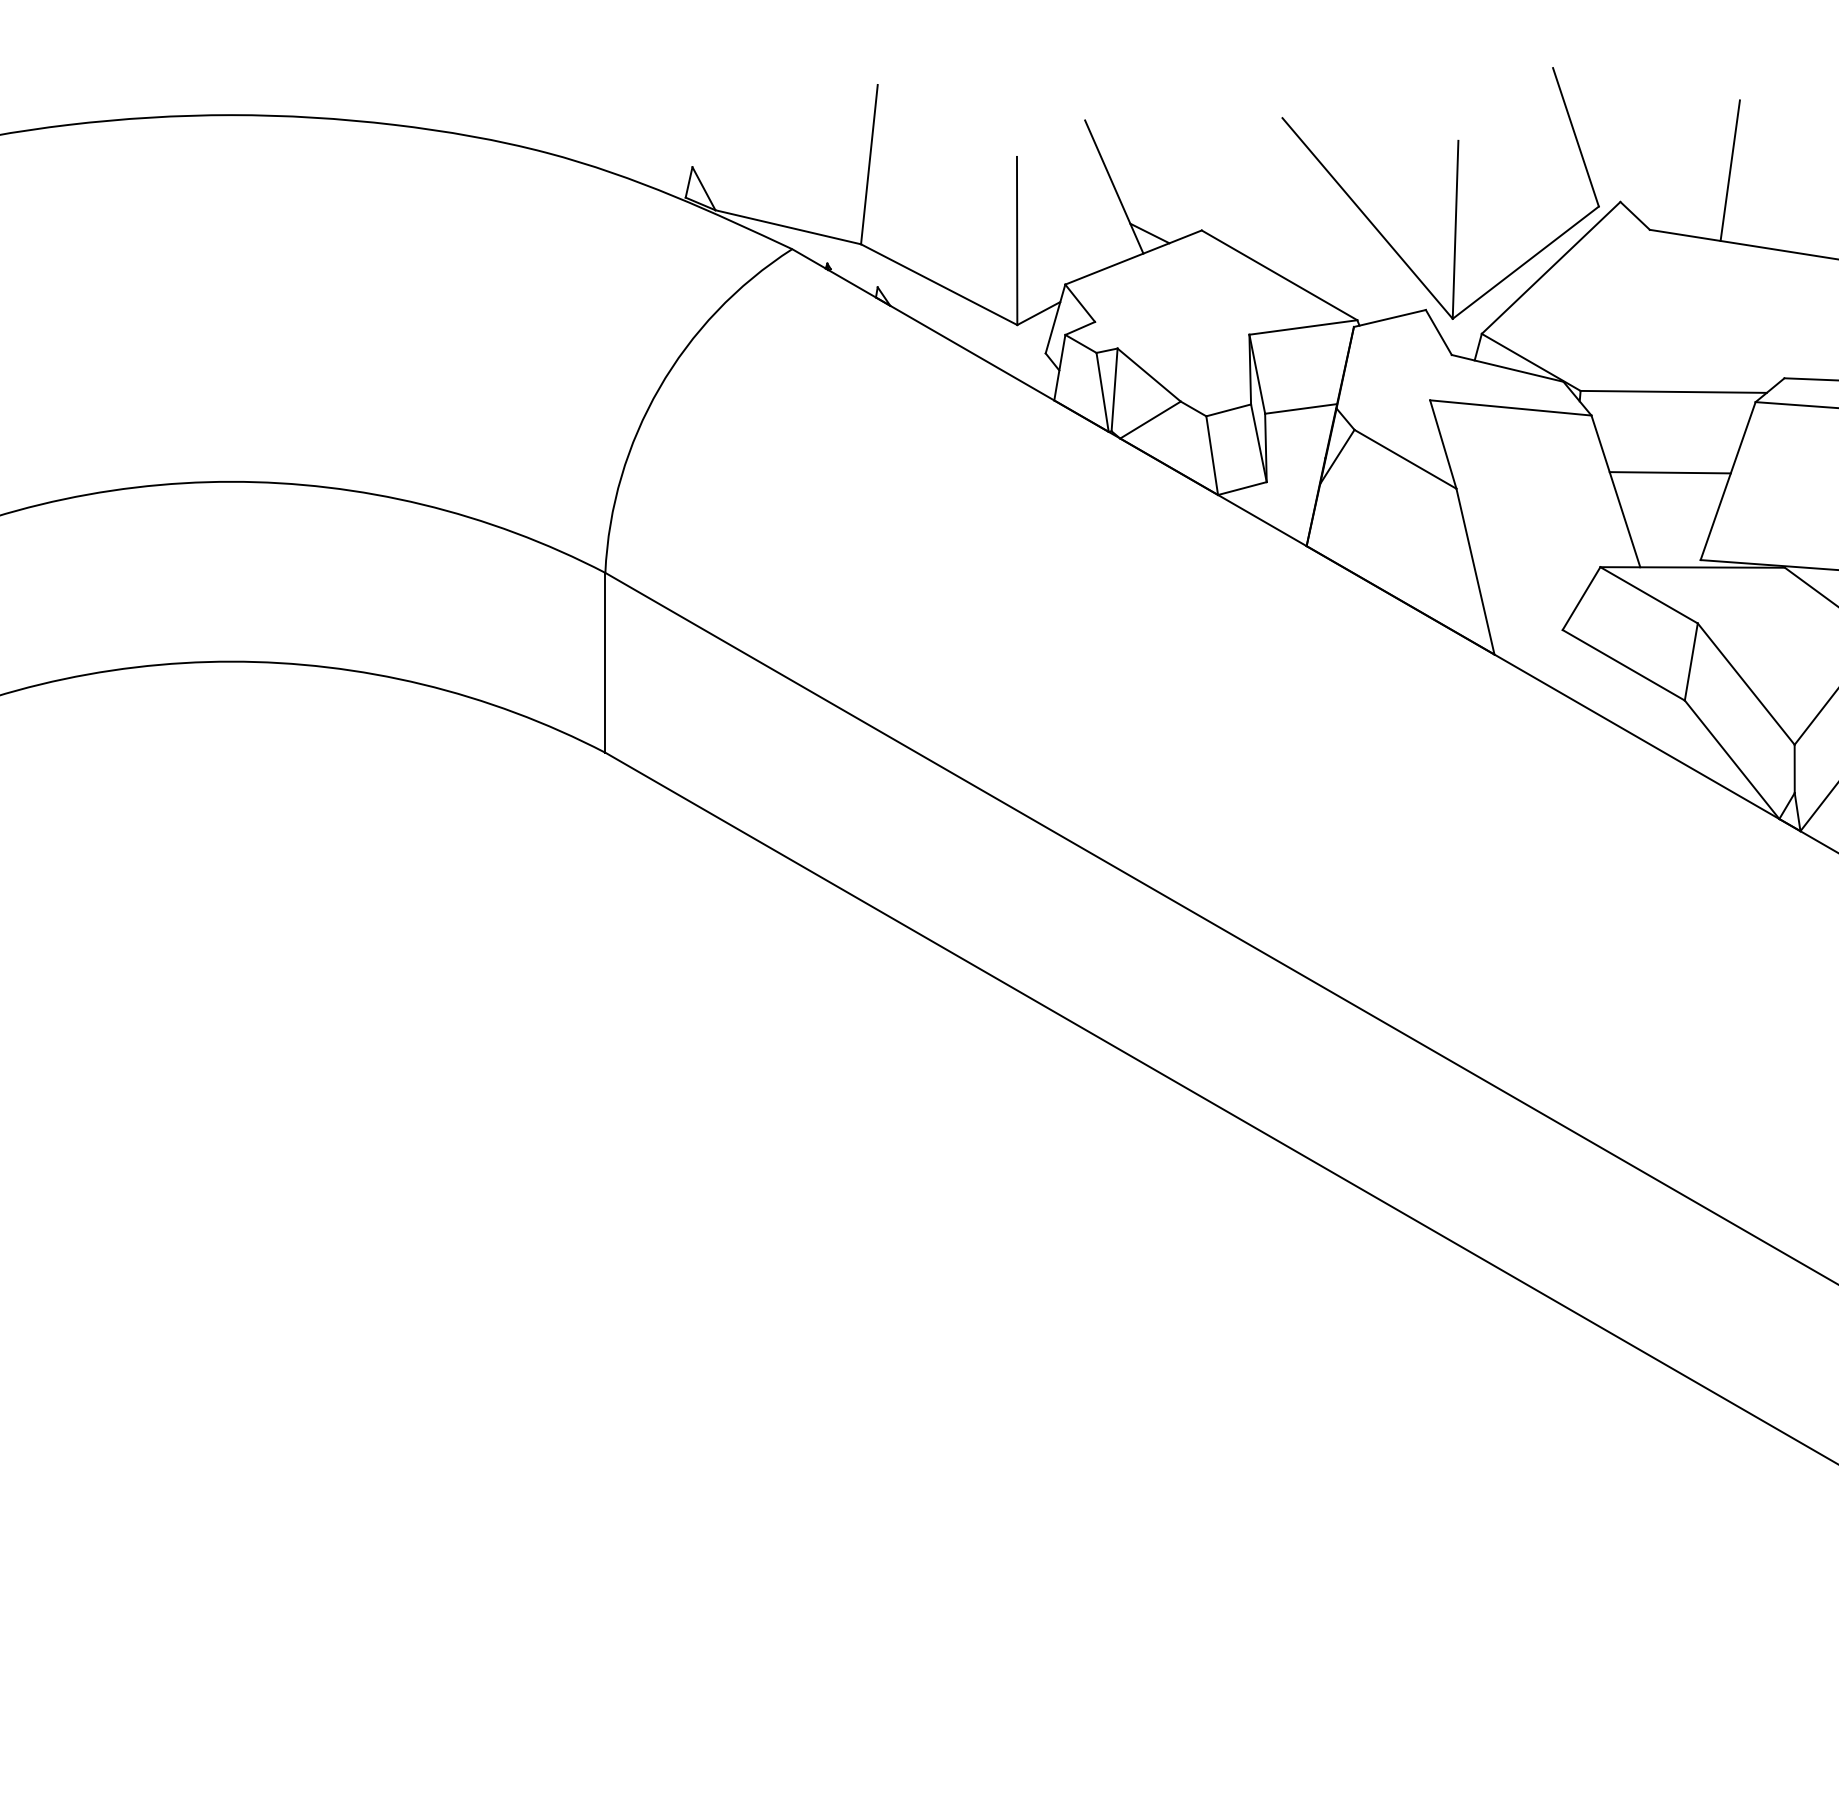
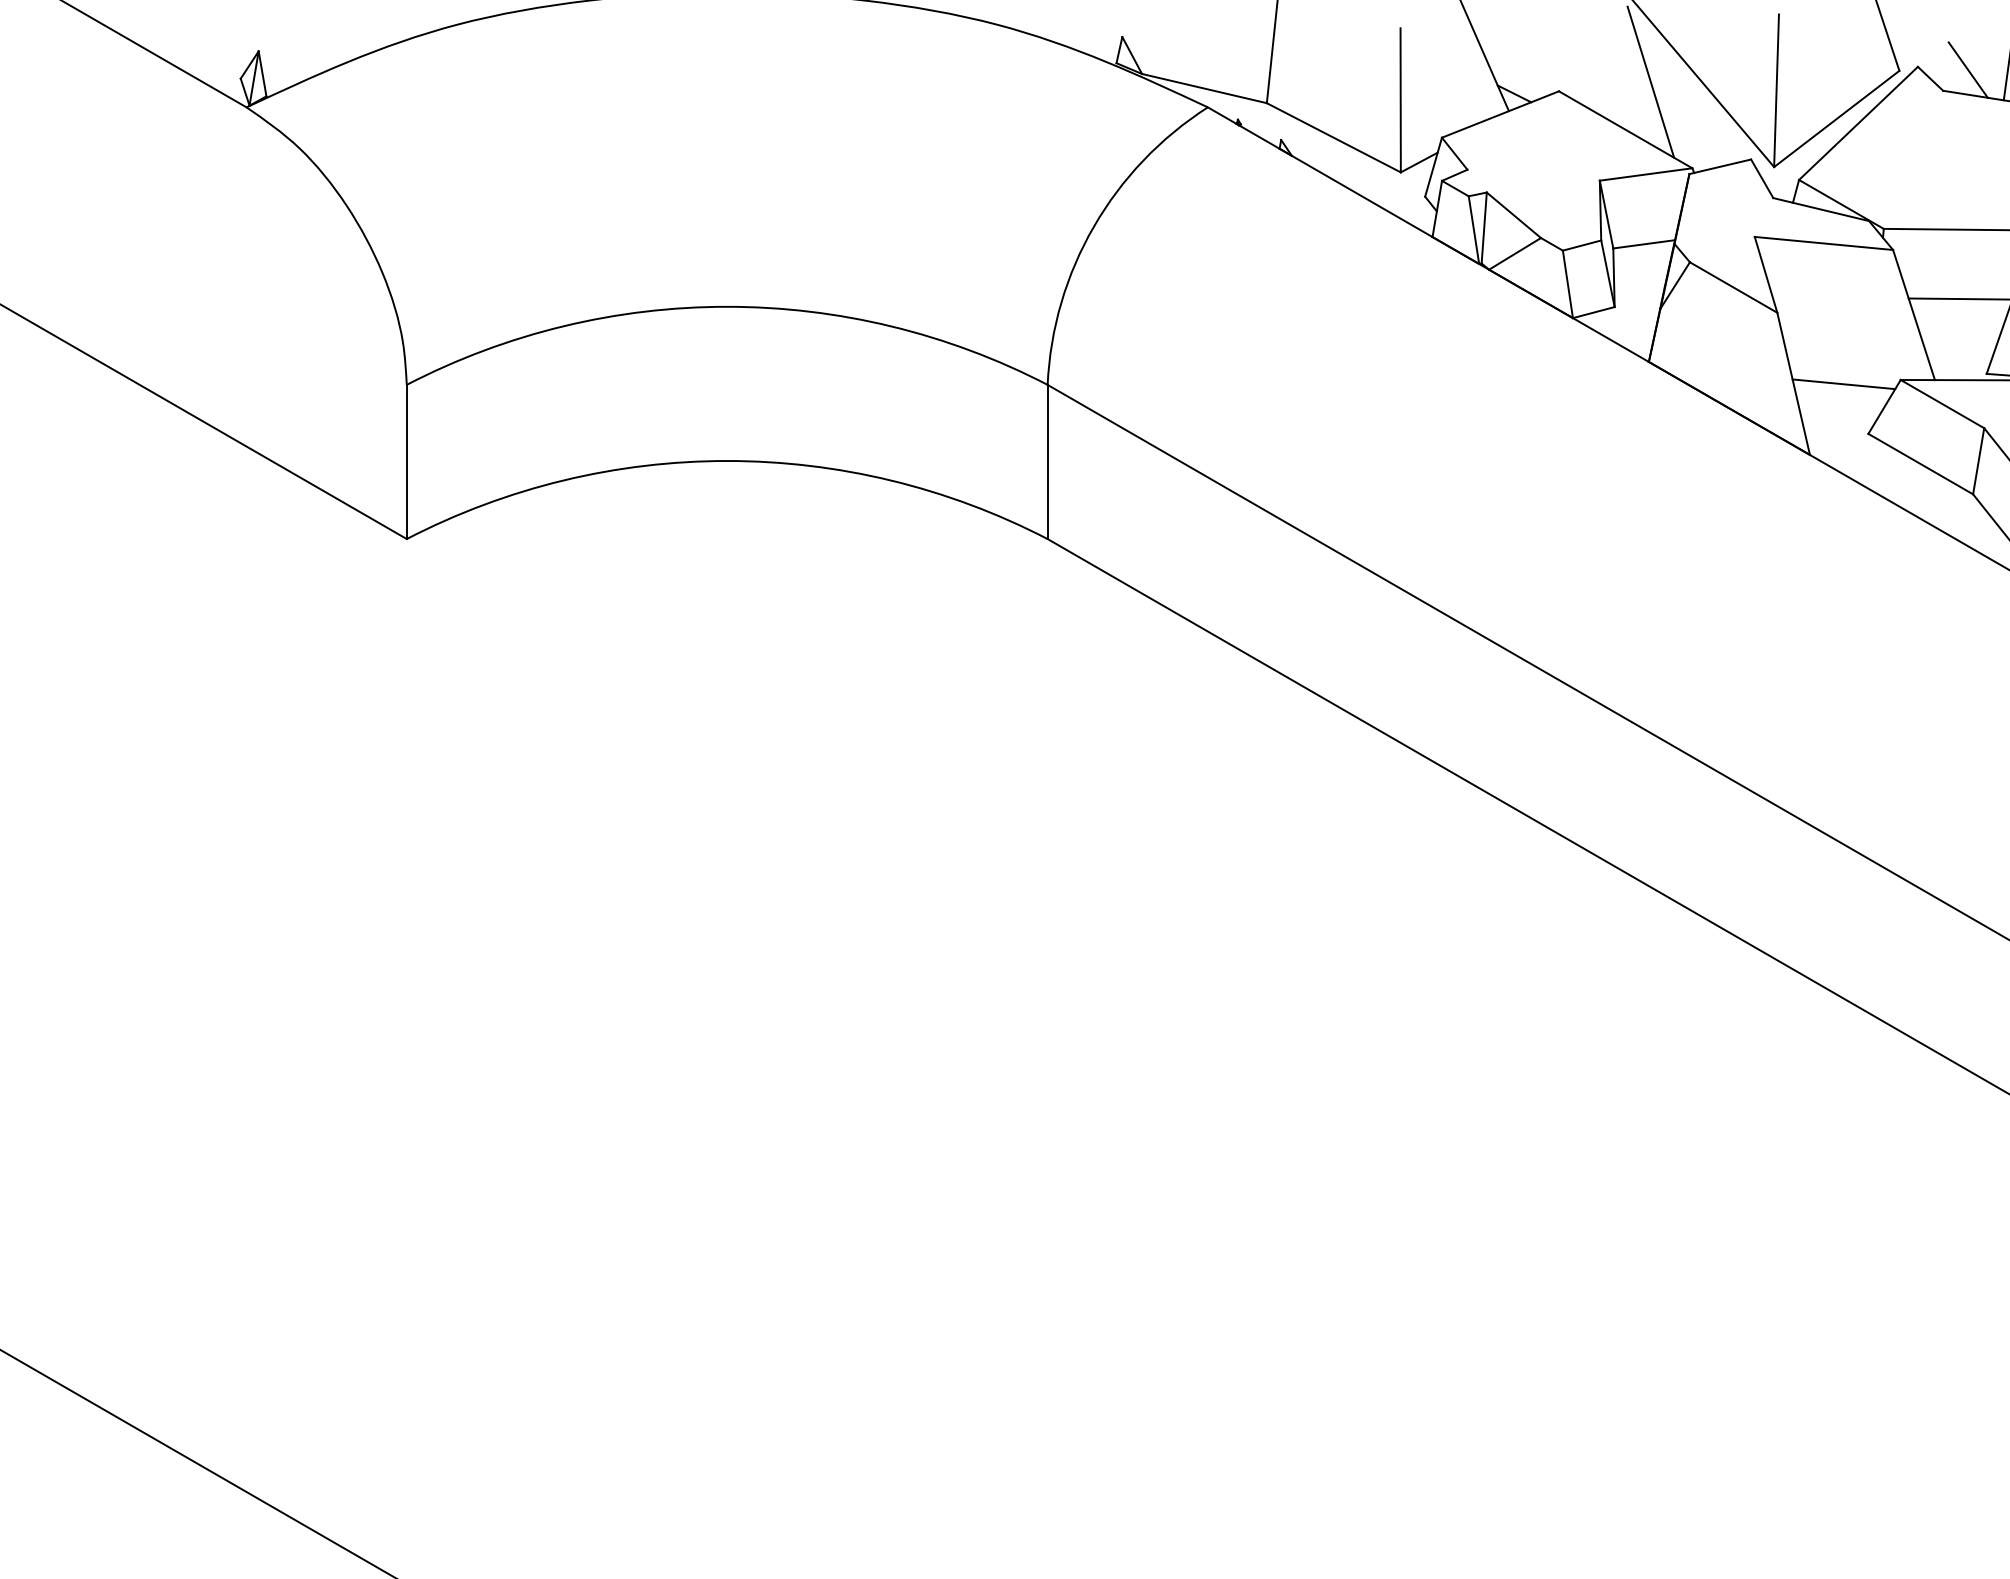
line: (1678, 205) -> (1967, 69), added
line: (1308, 219) -> (1650, 81), added
line: (1533, 572) -> (1843, 384), added

